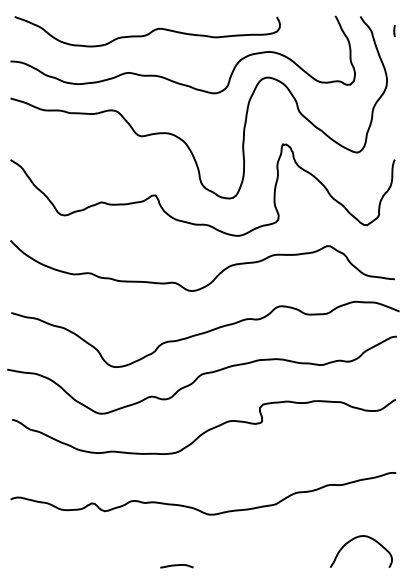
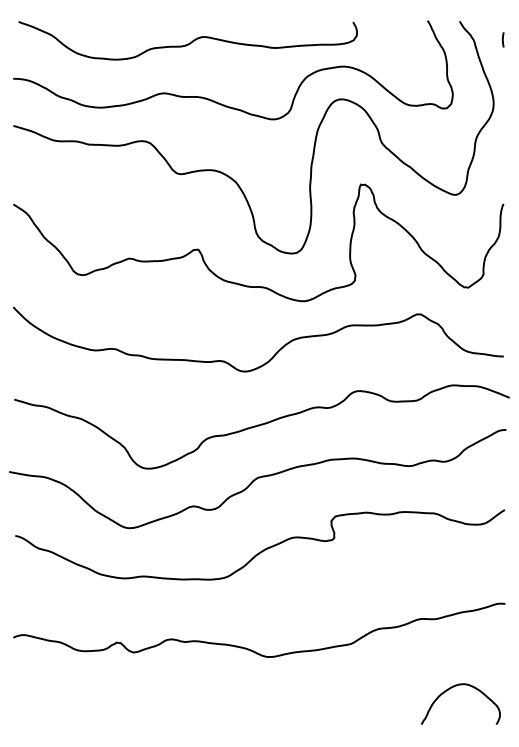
curve: (176, 566) -> (225, 722), removed

